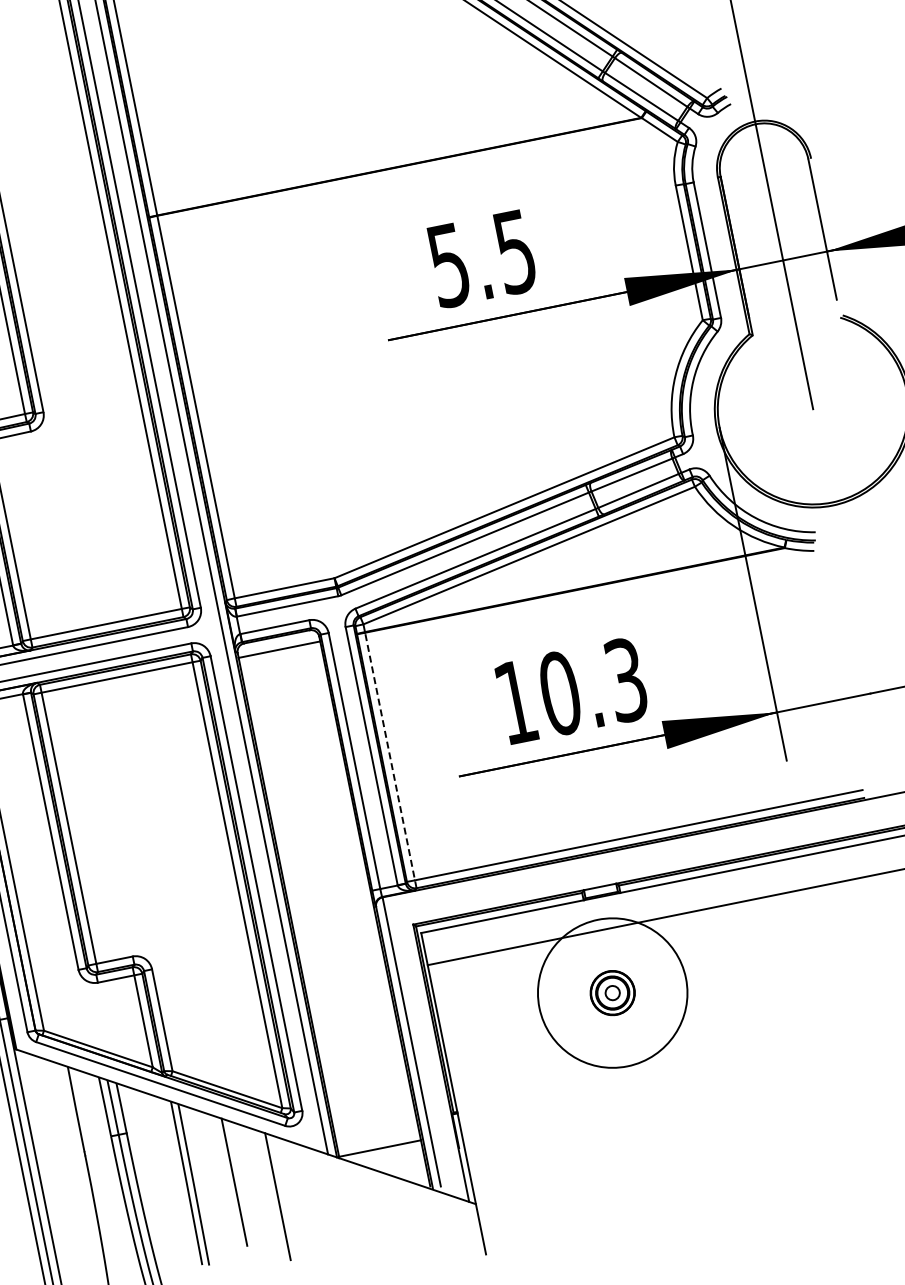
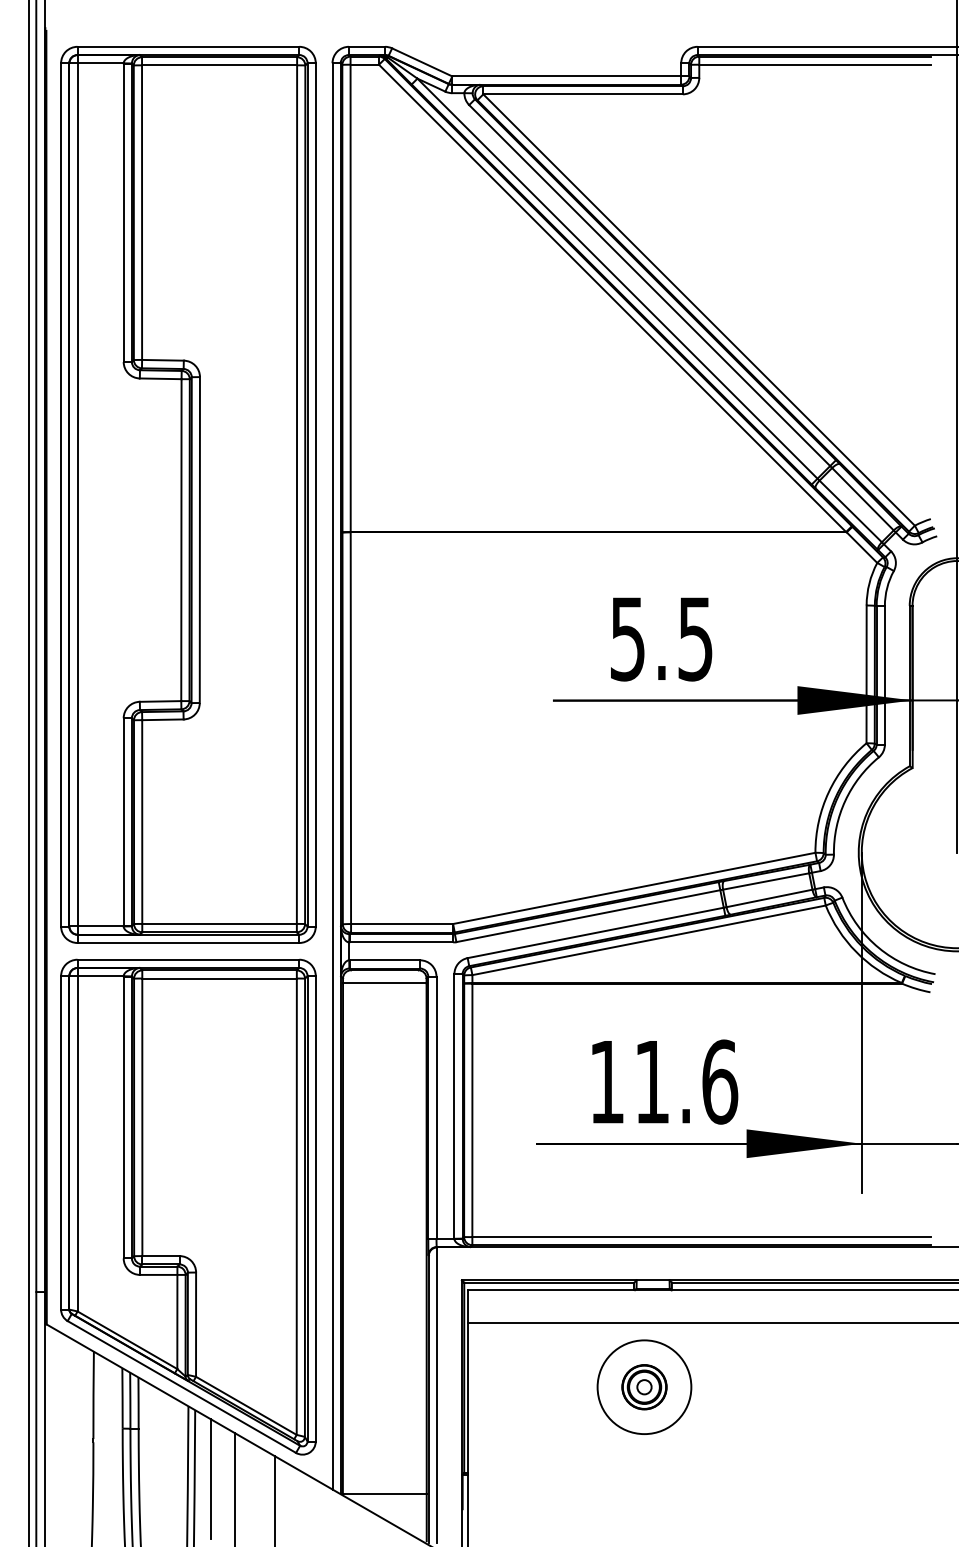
text: (593, 686) -> (686, 1081), 10.3 -> 11.6
line: (390, 760) -> (472, 1114), dashed -> solid
circle: (612, 993) -> (644, 1387), size x0.62
line: (206, 1167) -> (210, 1478), added

